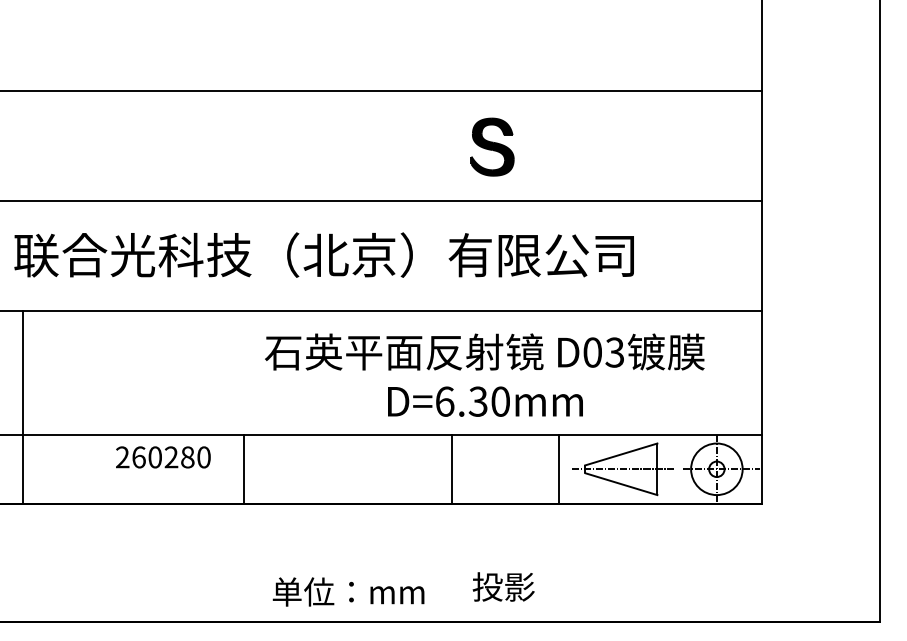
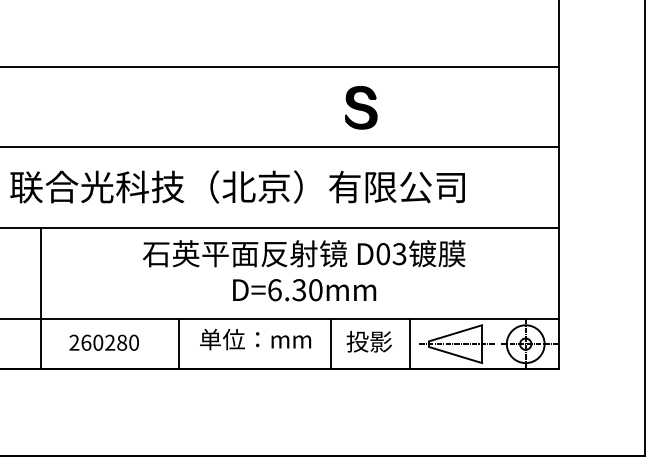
text: (484, 374) -> (303, 270), moved
line: (23, 407) -> (41, 298), moved
text: (163, 457) -> (104, 342), moved
text: (503, 586) -> (369, 341), moved
text: (348, 591) -> (255, 339), moved

